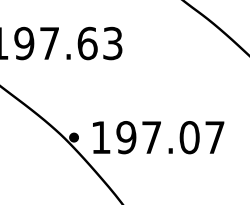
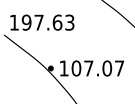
text: (126, 137) -> (76, 68), 197.07 -> 107.07

